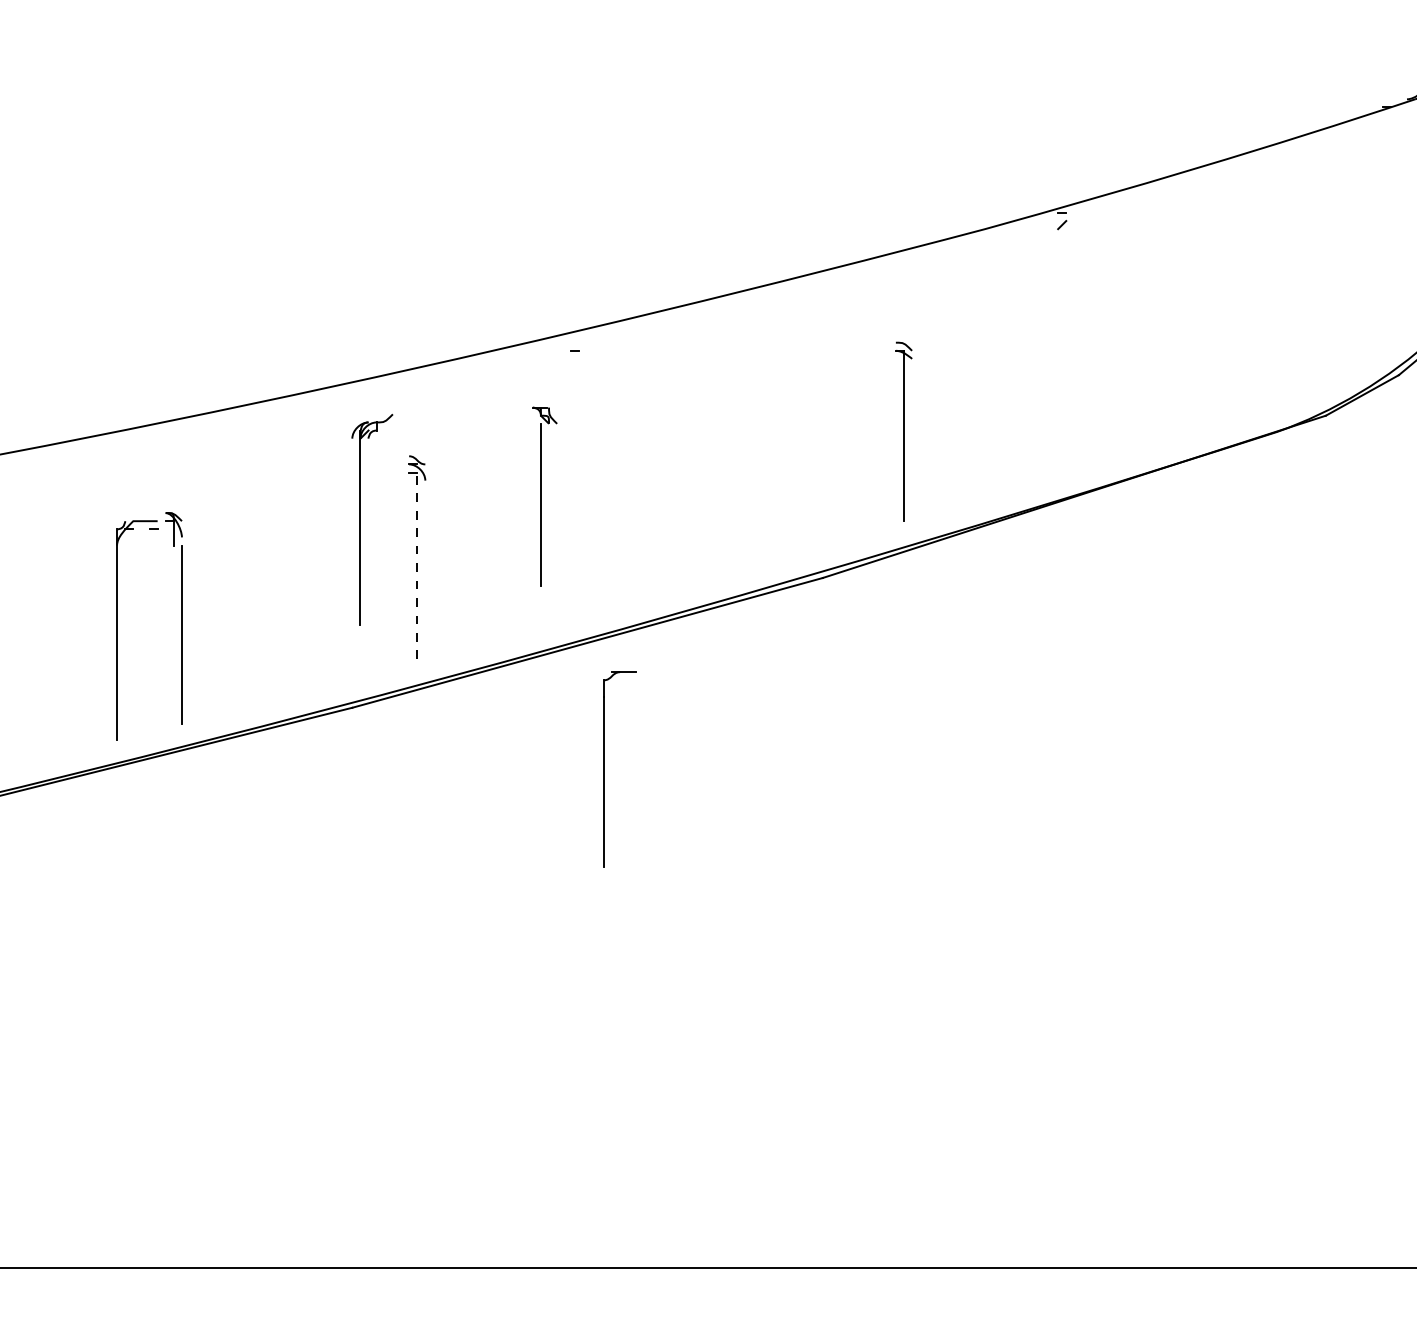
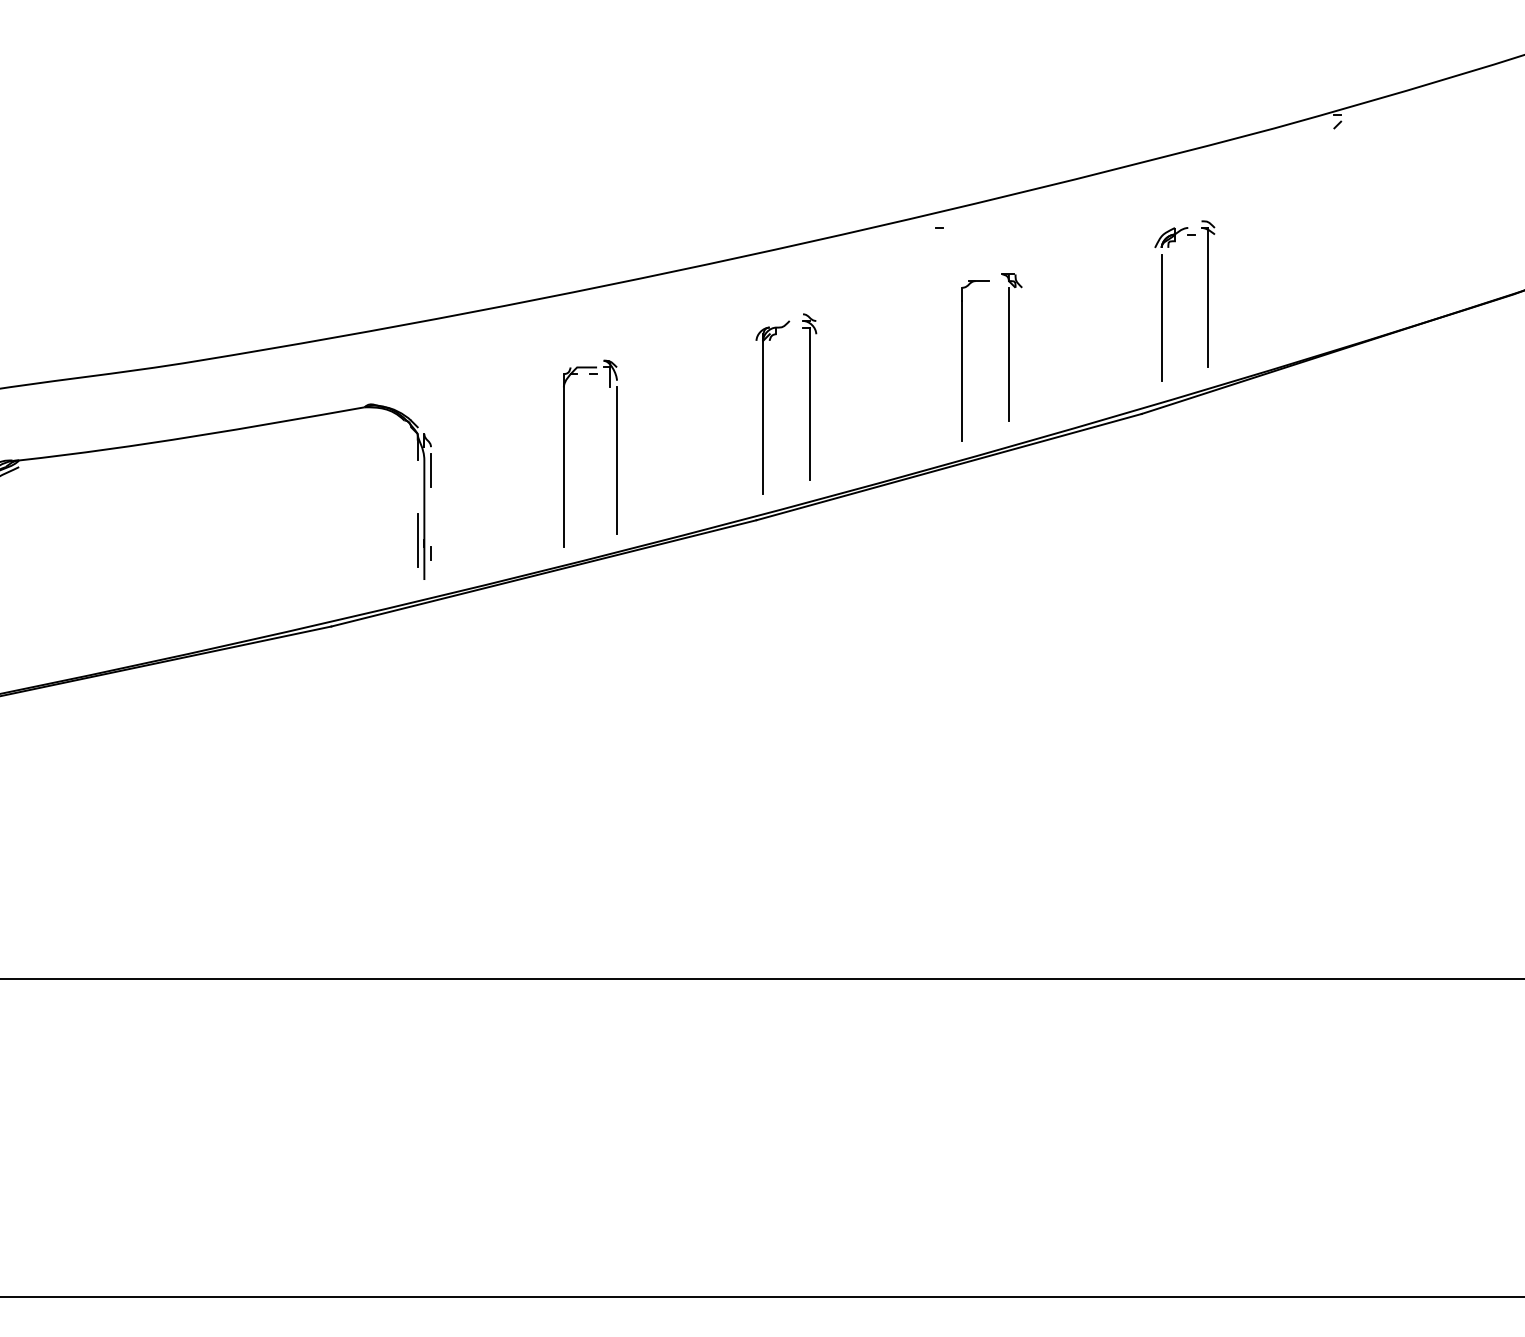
part: (848, 444) -> (1162, 304), added
part: (544, 496) -> (1011, 347), moved
part: (360, 520) -> (763, 407), moved
line: (417, 565) -> (809, 403), dashed -> solid
part: (603, 769) -> (962, 360), moved

